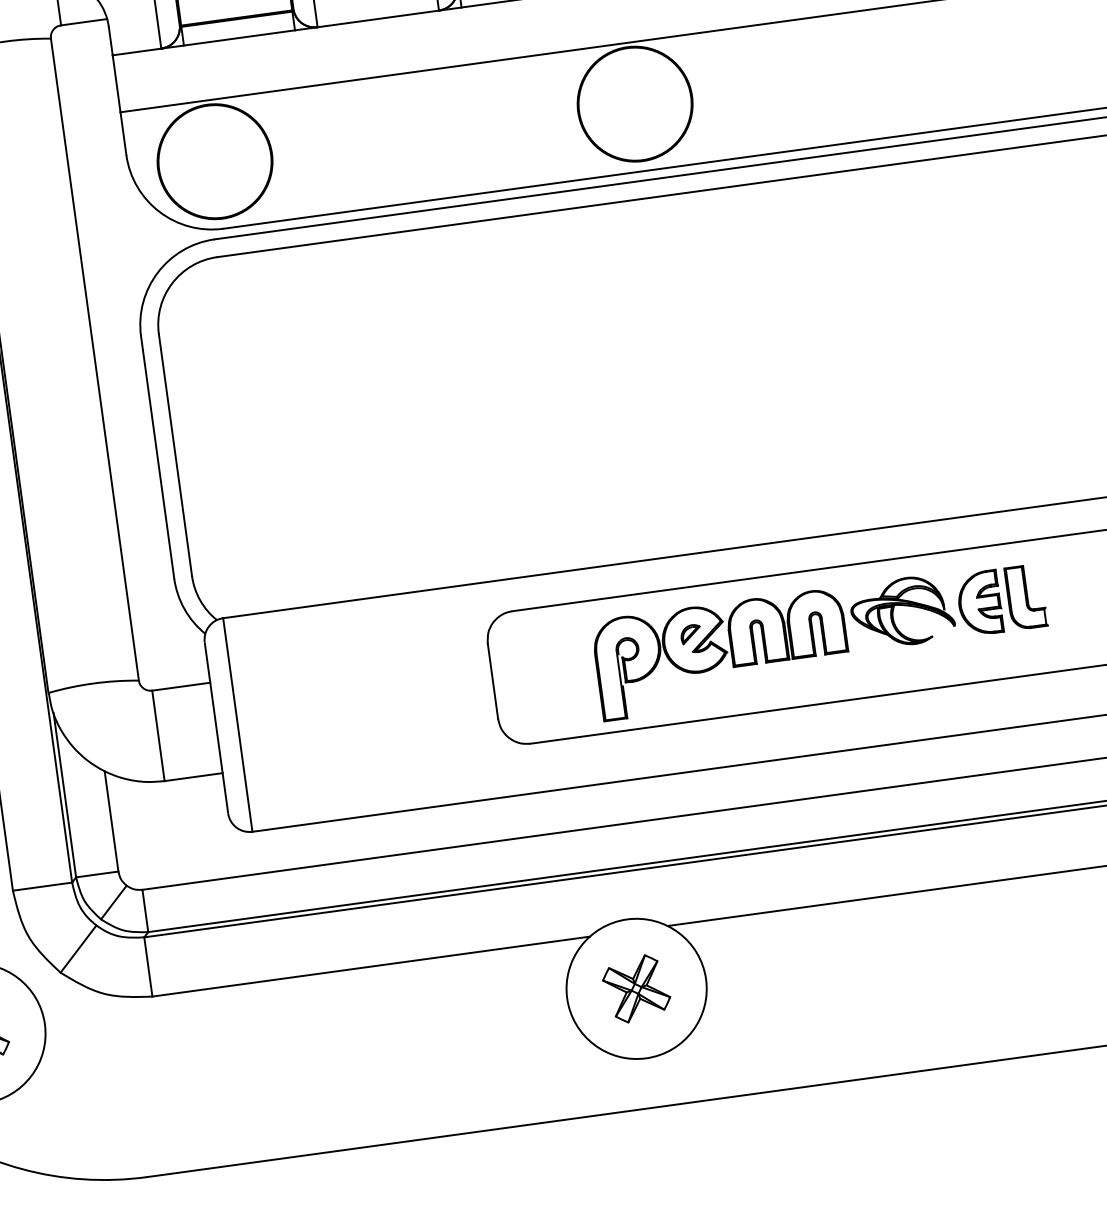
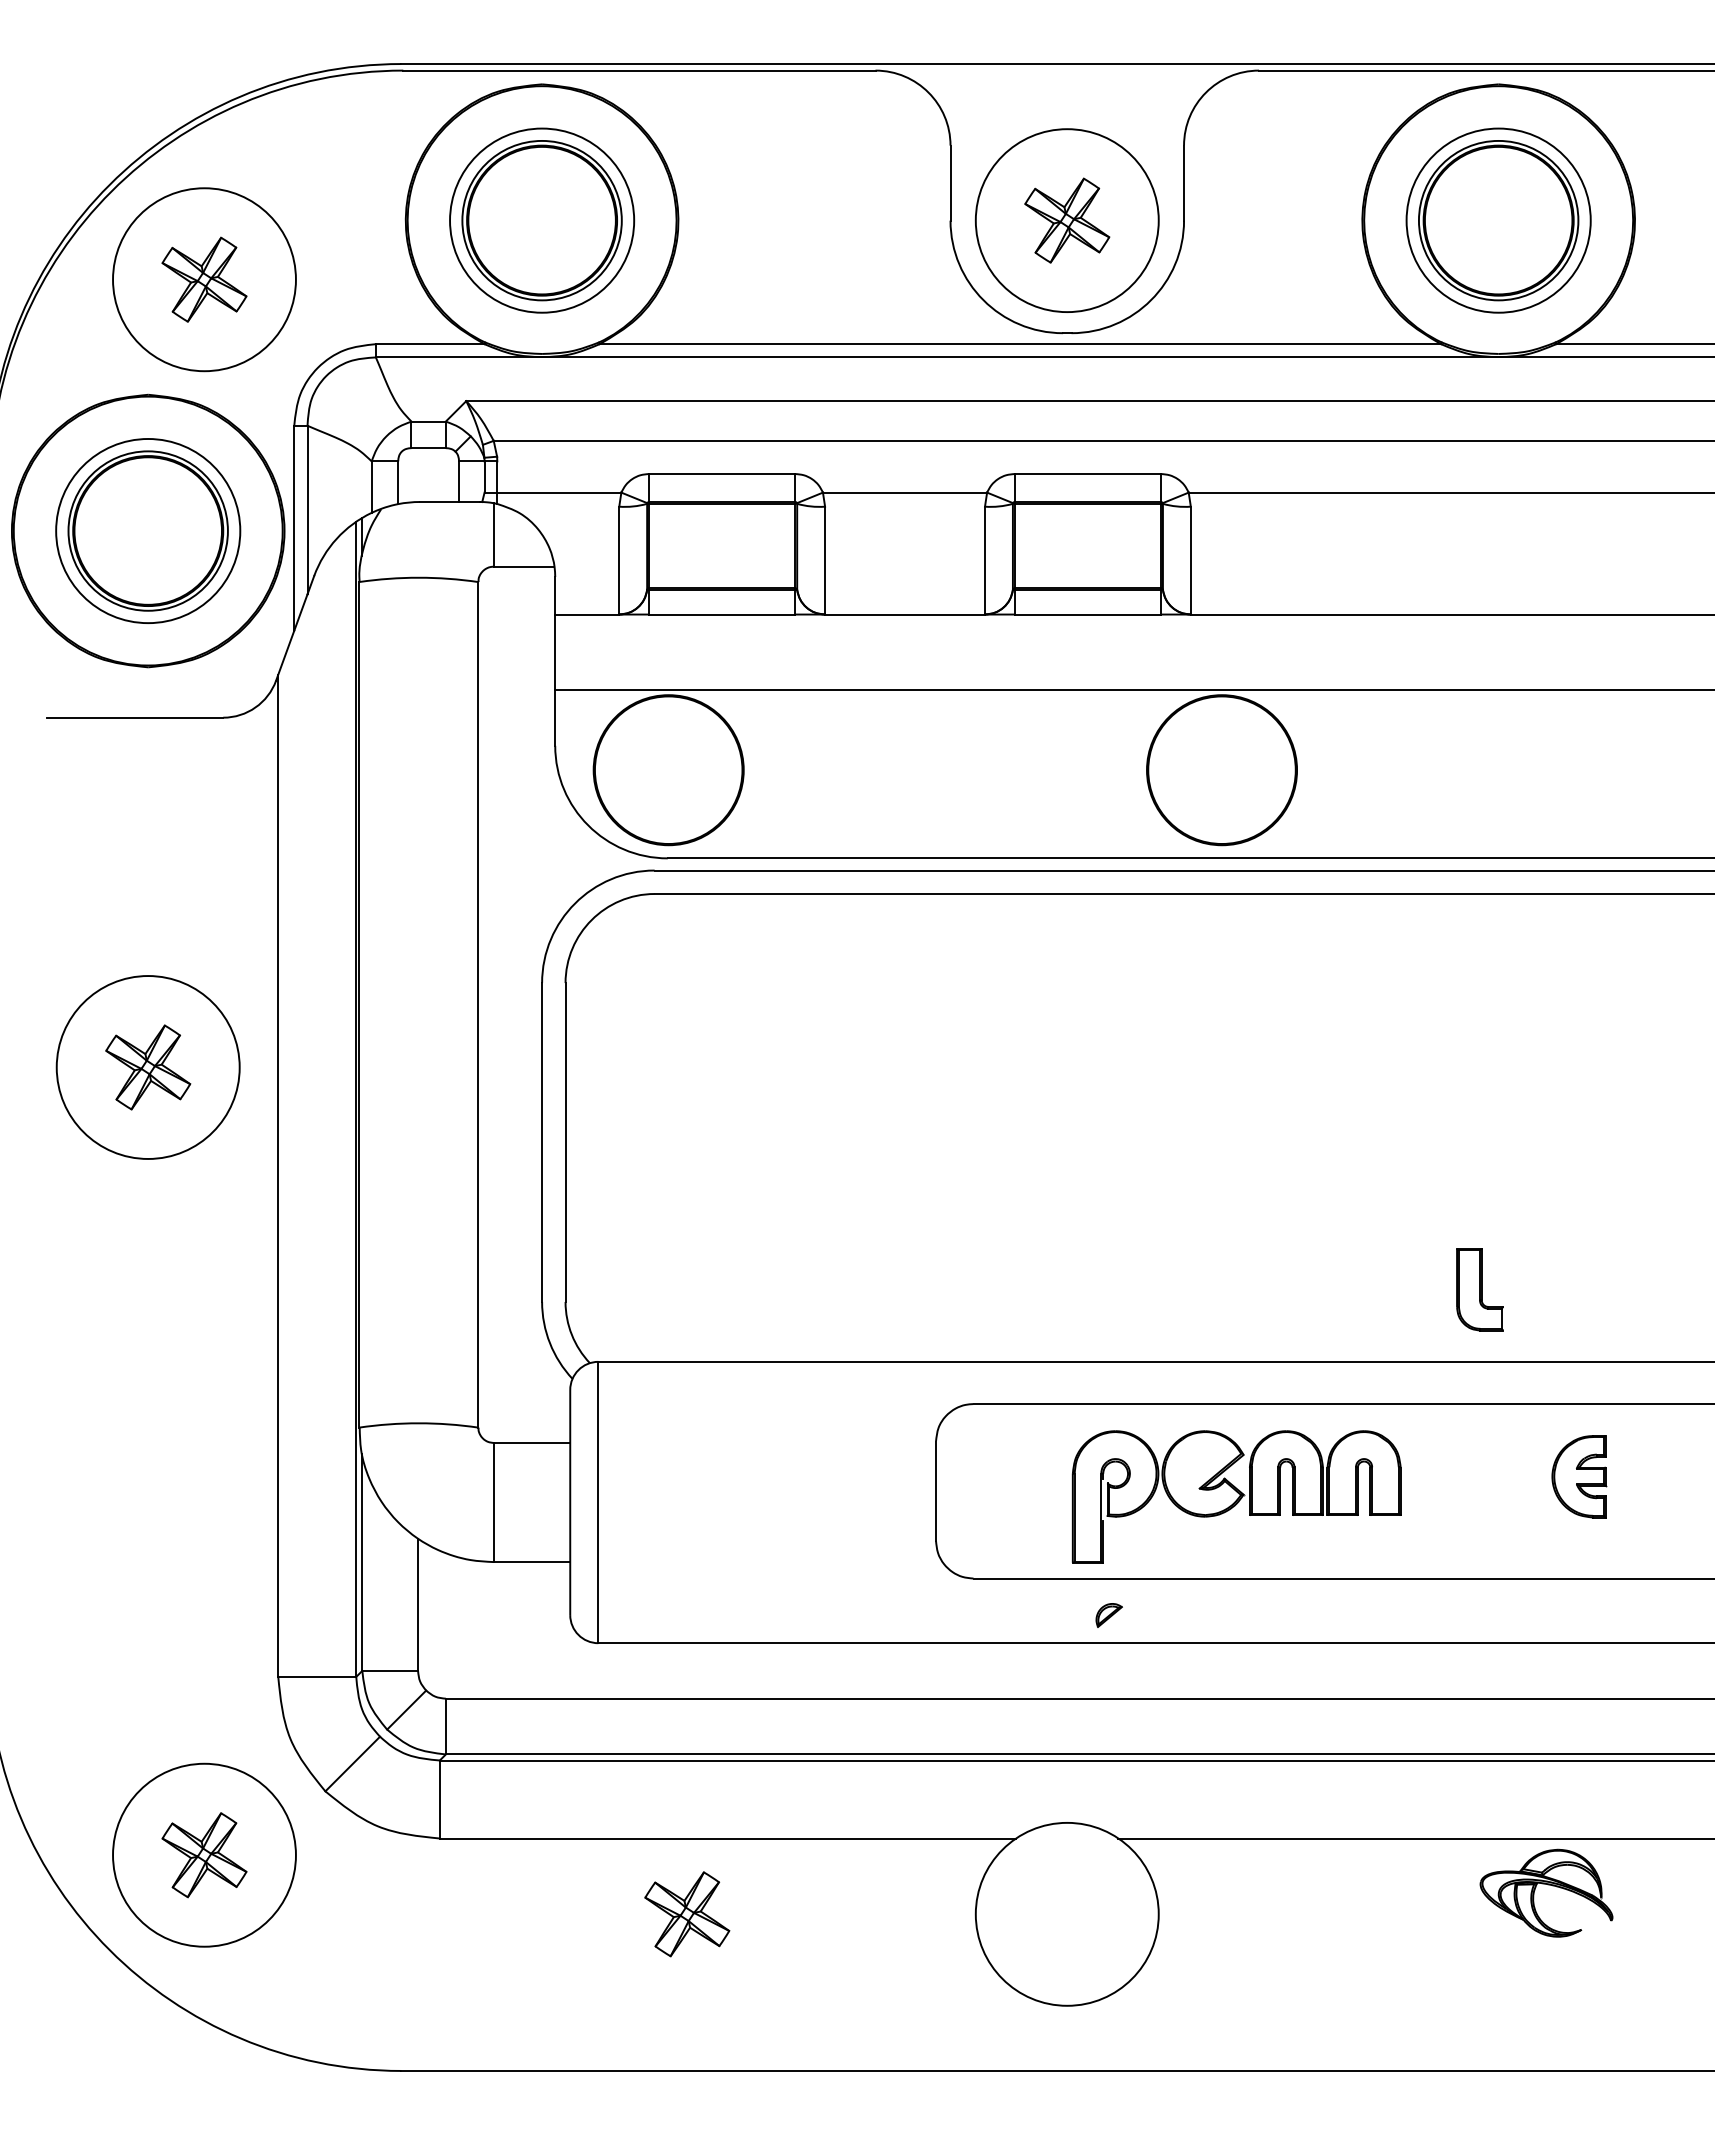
part: (1025, 596) -> (1479, 1289), moved
part: (903, 606) -> (1548, 1885), moved
part: (690, 634) -> (1108, 1615), moved
part: (636, 989) -> (687, 1914), moved

